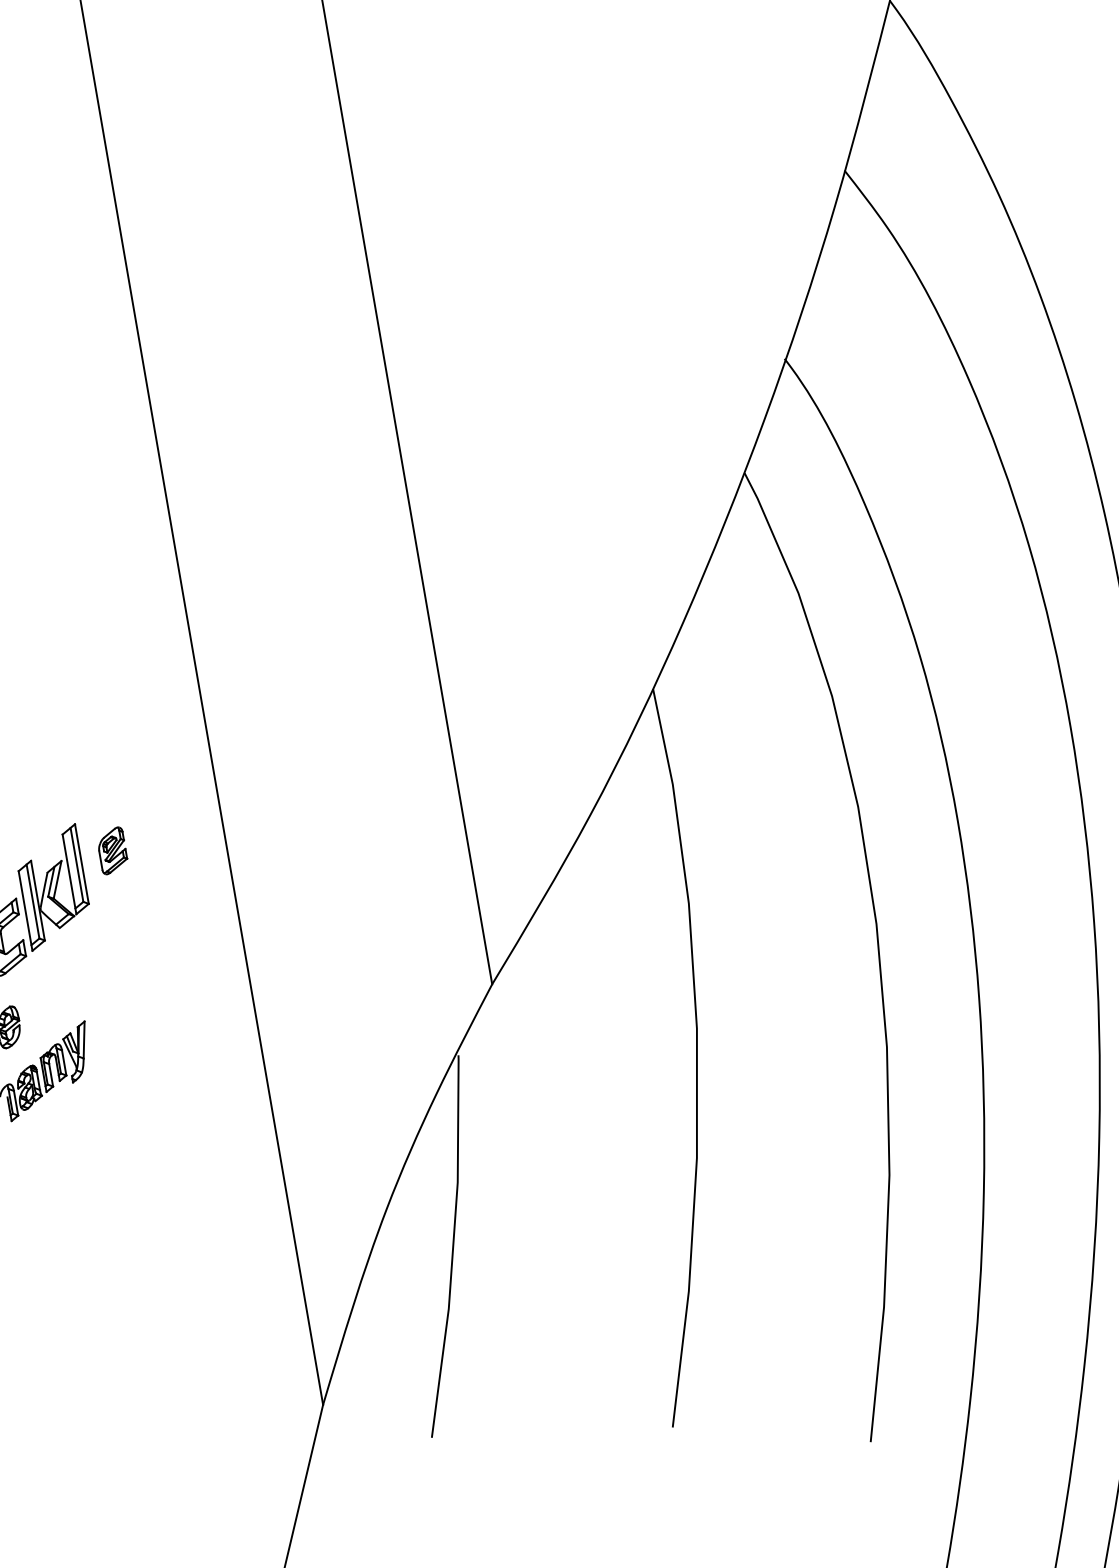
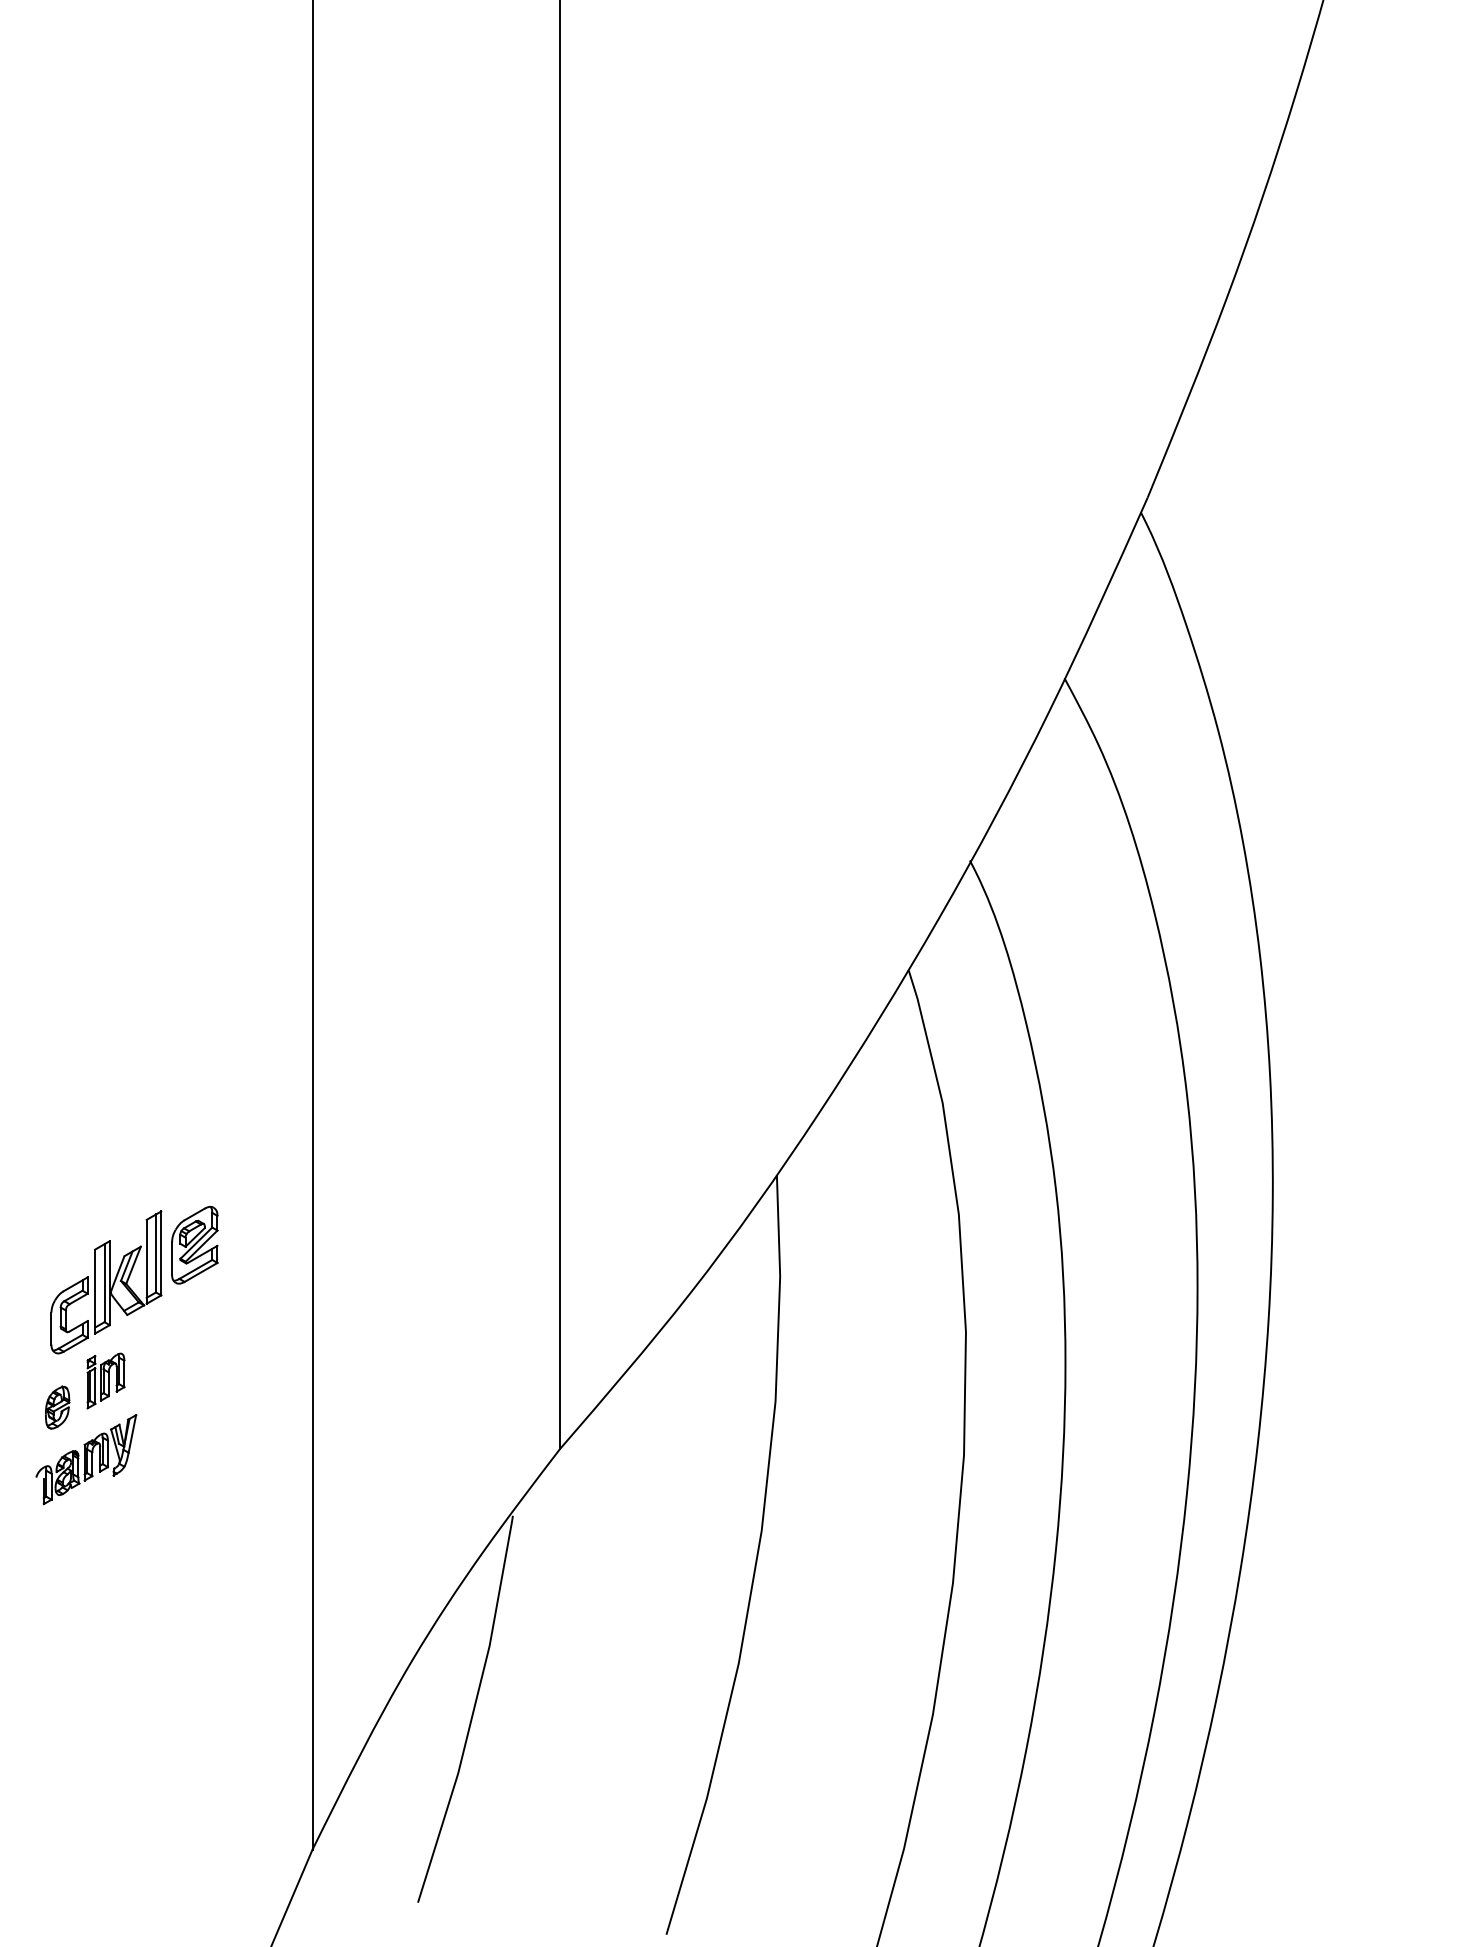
part: (112, 851) -> (194, 1245), size x1.67
part: (49, 993) -> (105, 1380), added

